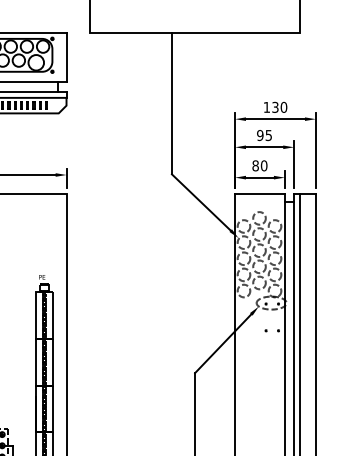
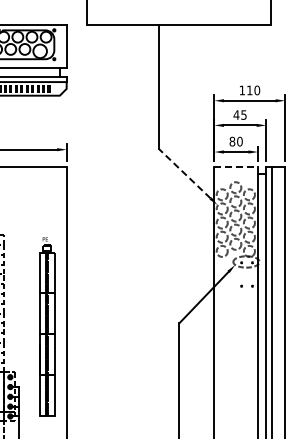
text: (275, 107) -> (249, 90), 130 -> 110
text: (260, 134) -> (236, 114), 95 -> 45
line: (260, 194) -> (236, 166), solid -> dashed
line: (200, 202) -> (184, 173), solid -> dashed

